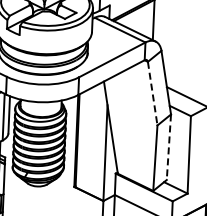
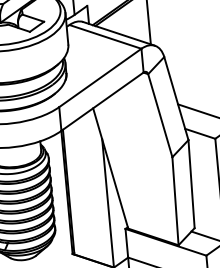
line: (152, 94) -> (160, 116), dashed -> solid
line: (168, 147) -> (191, 184), dashed -> solid

